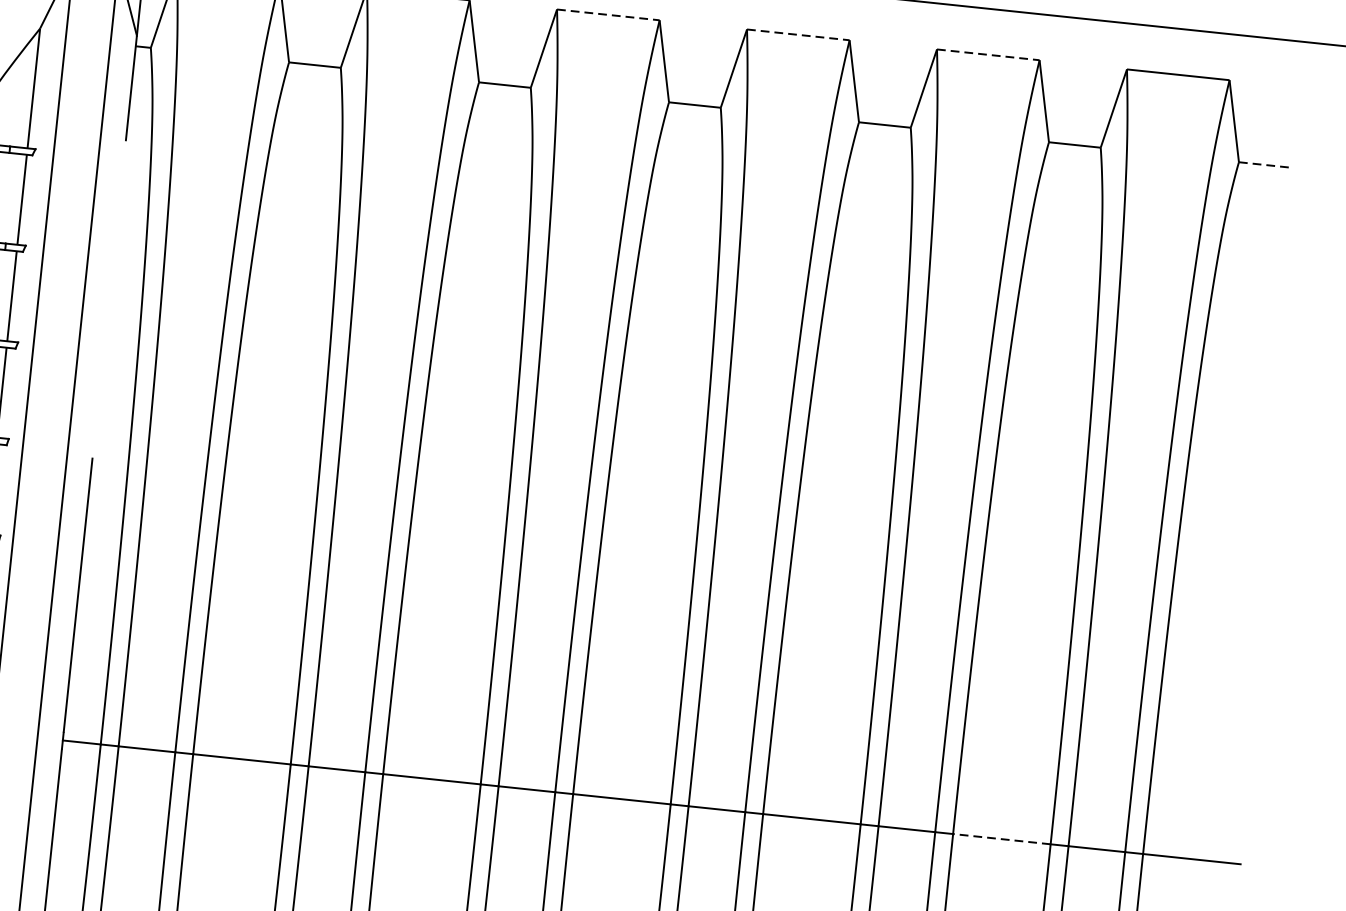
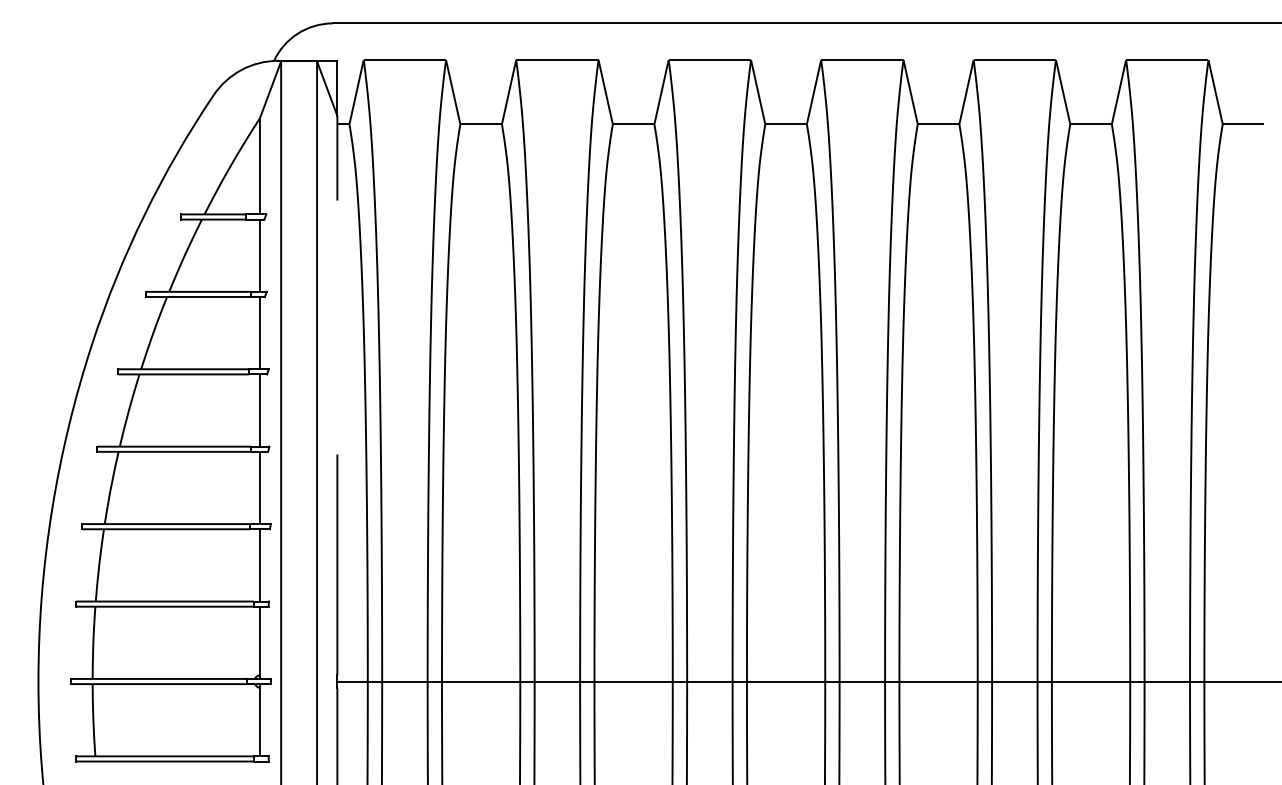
line: (609, 15) -> (710, 60), dashed -> solid
line: (798, 35) -> (862, 60), dashed -> solid
line: (987, 55) -> (1014, 60), dashed -> solid
line: (1266, 165) -> (1244, 124), dashed -> solid
line: (1001, 839) -> (1090, 681), dashed -> solid

